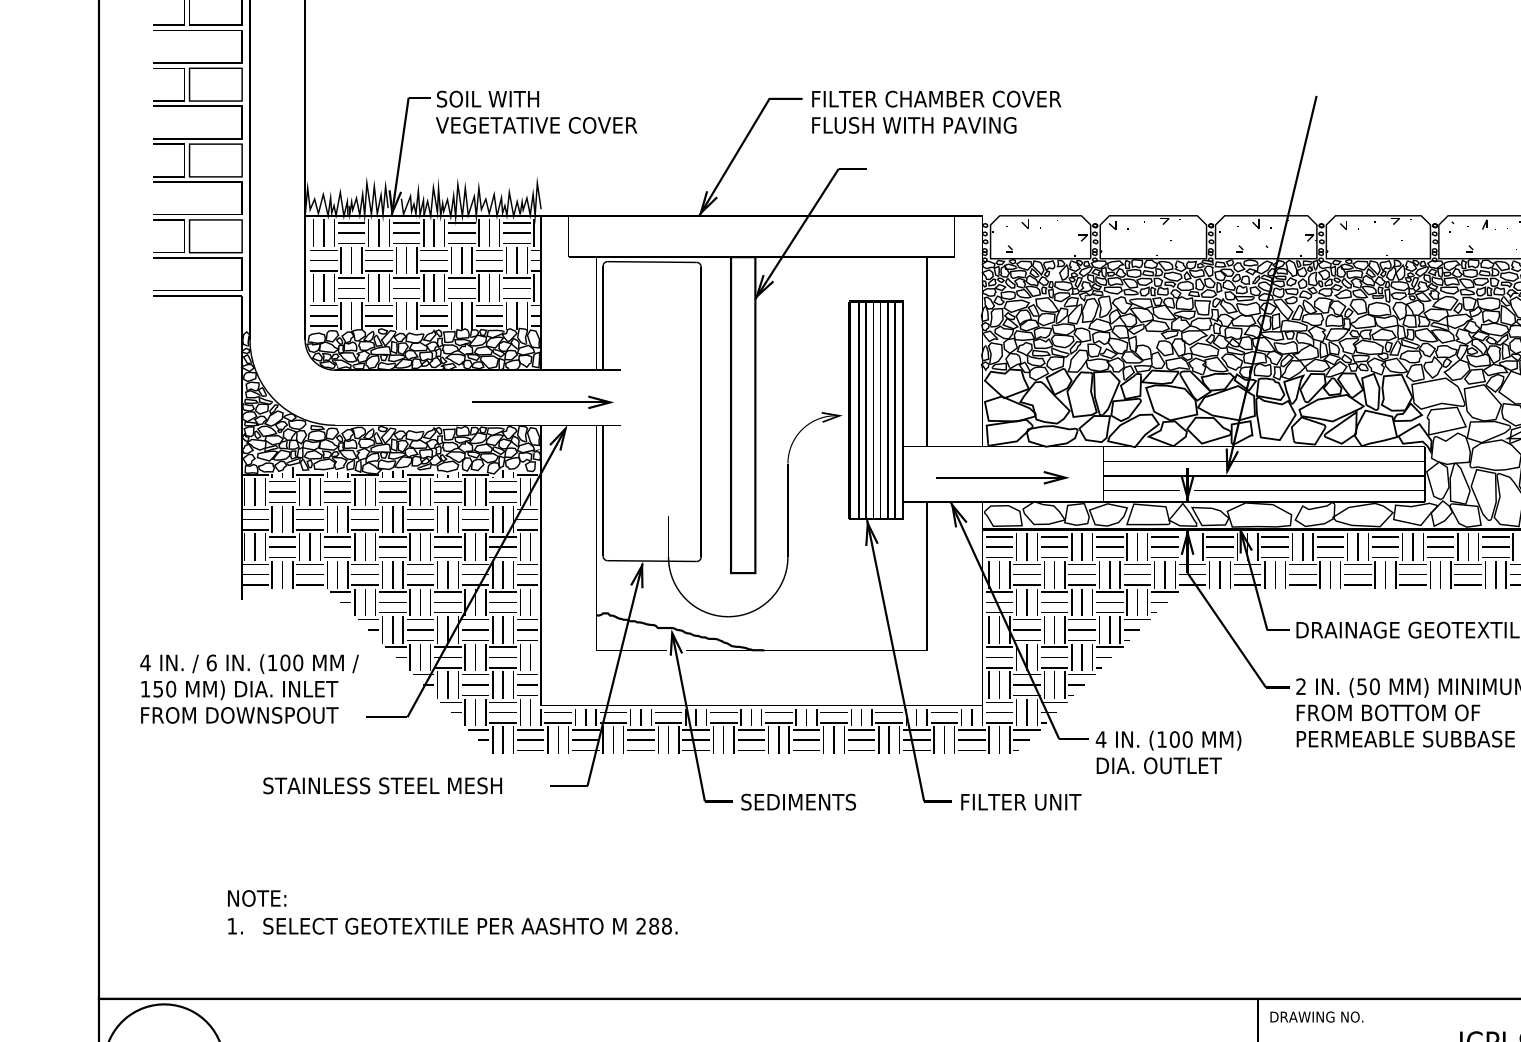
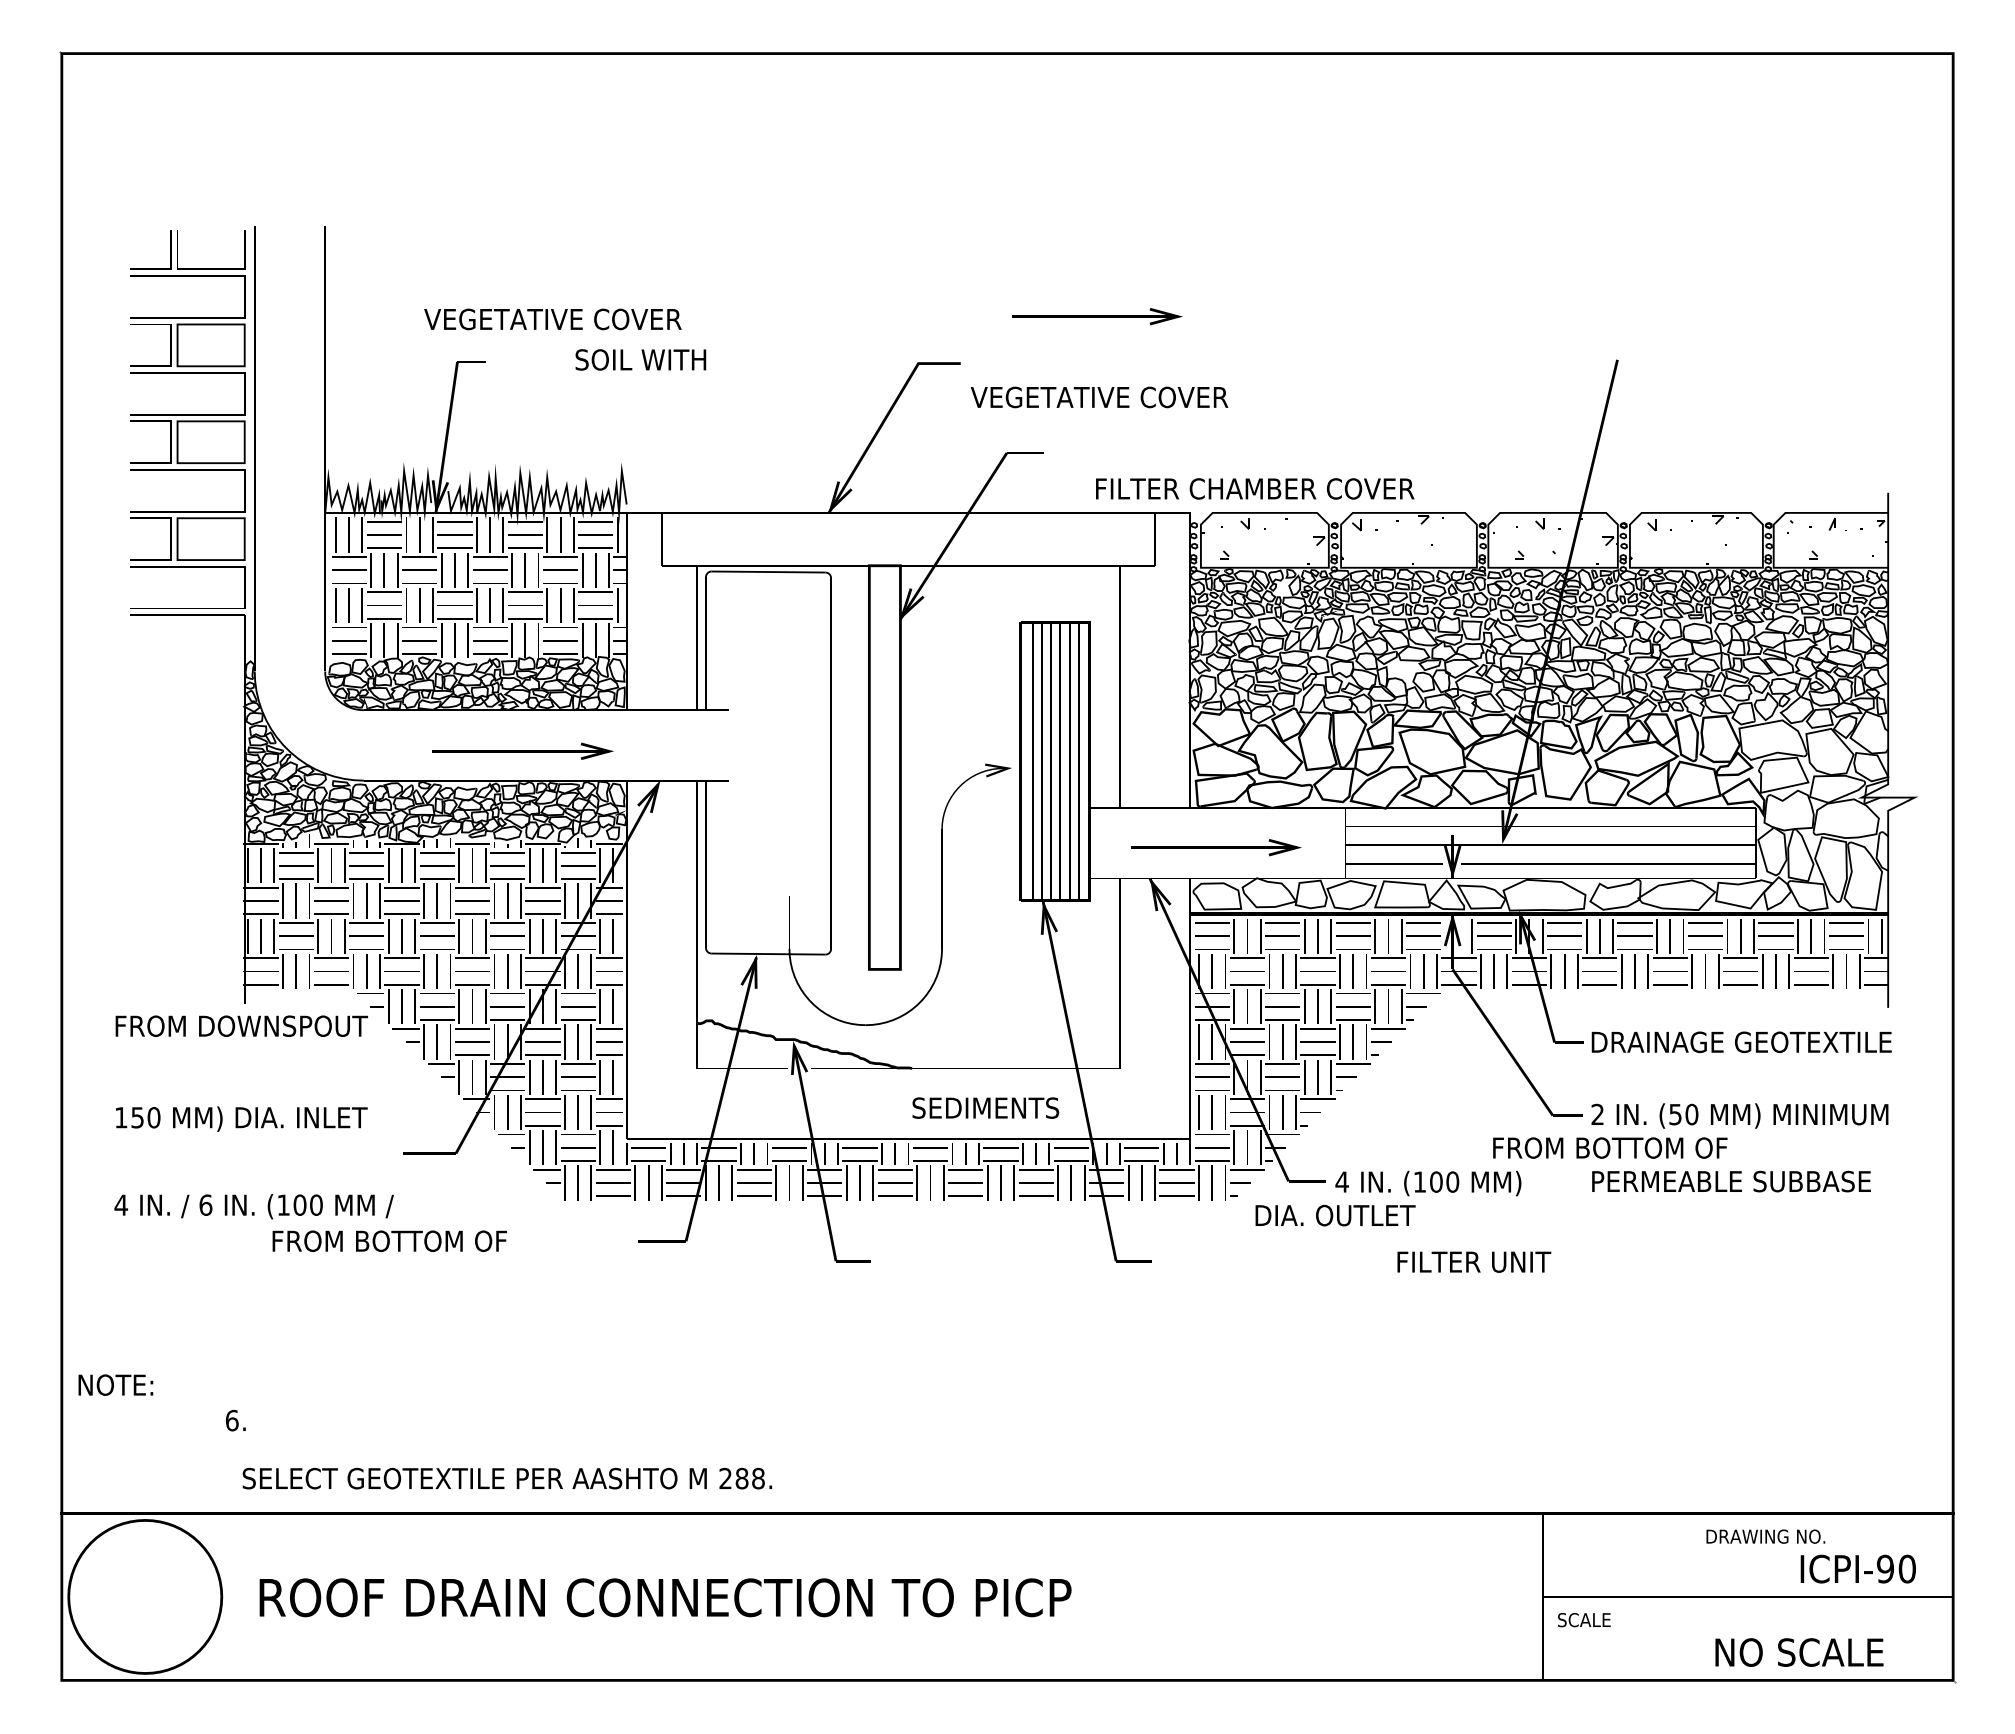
part: (909, 62) -> (1097, 316), added
text: (487, 98) -> (640, 359), moved
text: (936, 98) -> (1255, 488), moved
text: (536, 125) -> (552, 319), moved
text: (912, 125) -> (1101, 397), FLUSH WITH PAVING -> VEGETATIVE COVER
part: (542, 401) -> (522, 750), moved
text: (249, 663) -> (253, 1206), moved
text: (1388, 712) -> (1610, 1147), moved
text: (239, 714) -> (241, 1025), moved
text: (1159, 765) -> (1335, 1215), moved
text: (382, 785) -> (423, 1240), STAINLESS STEEL MESH -> FROM BOTTOM OF
text: (798, 801) -> (985, 1107), moved
text: (1021, 801) -> (1474, 1261), moved
text: (256, 897) -> (115, 1384), moved
text: (231, 926) -> (231, 1420), 1. -> 6.
text: (469, 926) -> (506, 1478), moved
text: (1316, 1016) -> (1765, 1536), moved

